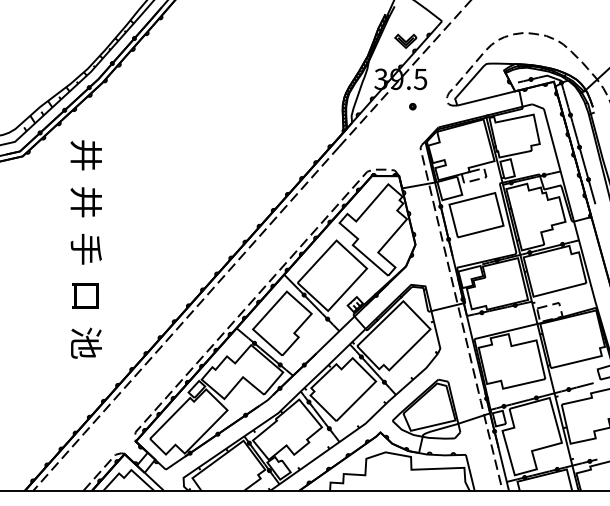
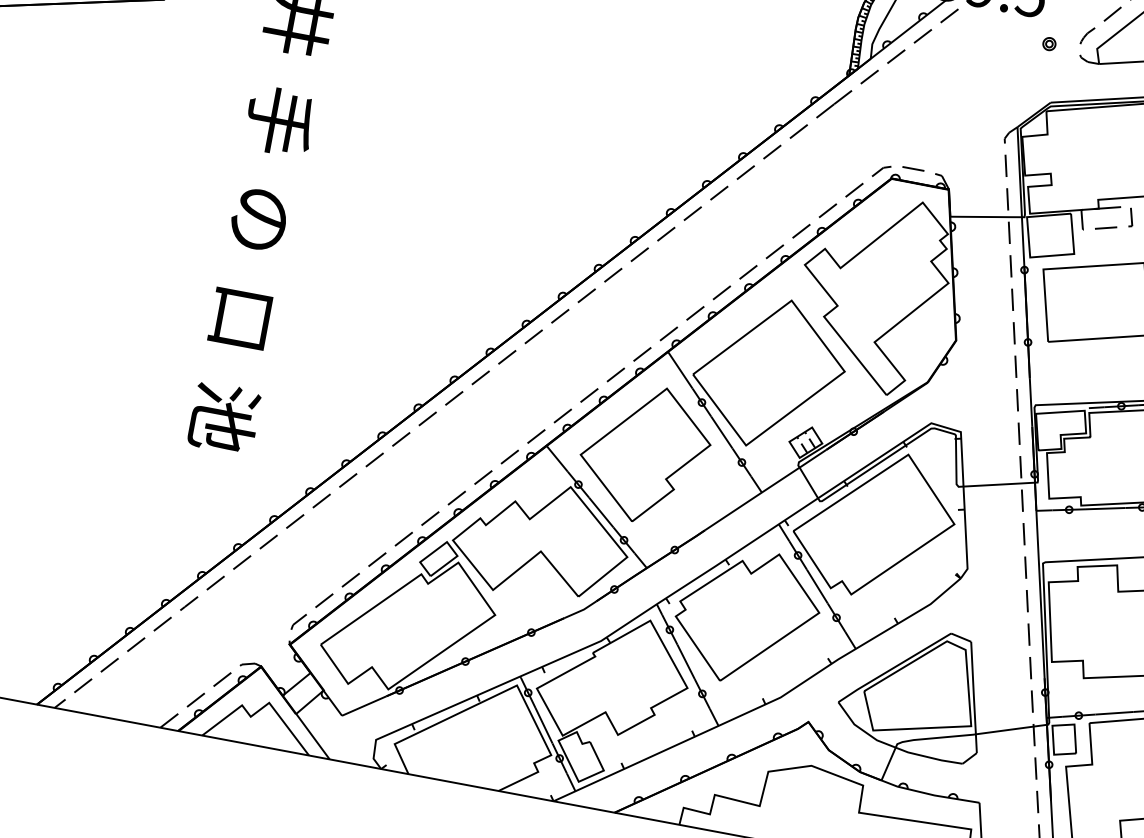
part: (412, 106) -> (1048, 43), moved
text: (85, 202) -> (278, 121), 井 -> 手
text: (85, 248) -> (259, 218), 手 -> の

